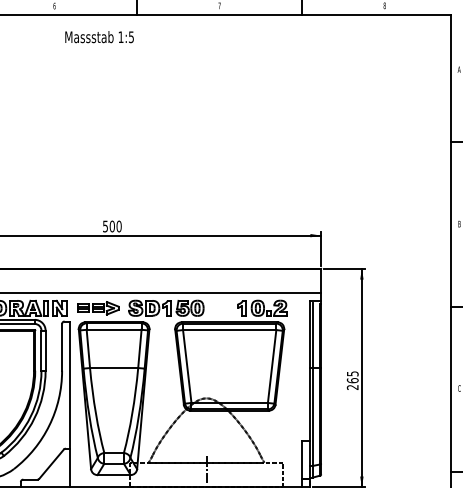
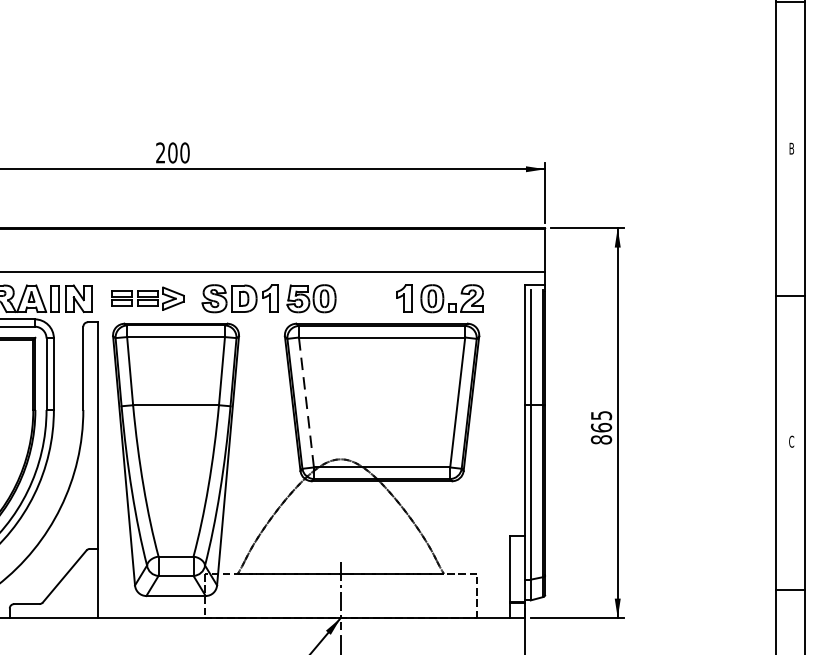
text: (105, 226) -> (160, 152), 500 -> 200
line: (187, 366) -> (306, 402), solid -> dashed
text: (352, 387) -> (600, 439), 265 -> 865

